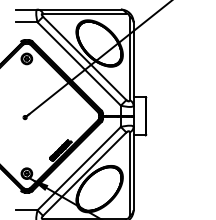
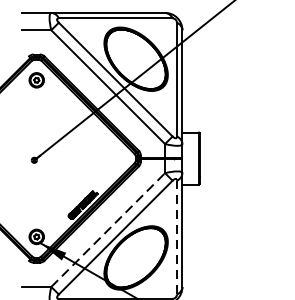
line: (79, 168) -> (108, 229), solid -> dashed
line: (129, 174) -> (176, 238), solid -> dashed

